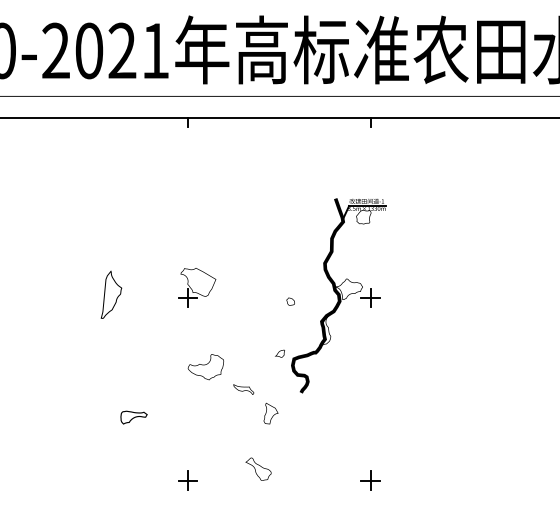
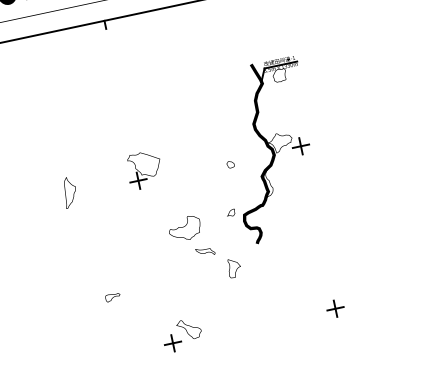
part: (111, 294) -> (69, 192), size x0.71
part: (205, 367) -> (184, 229), moved
part: (133, 417) -> (112, 297), size x0.62
curve: (260, 466) -> (190, 326), moved

